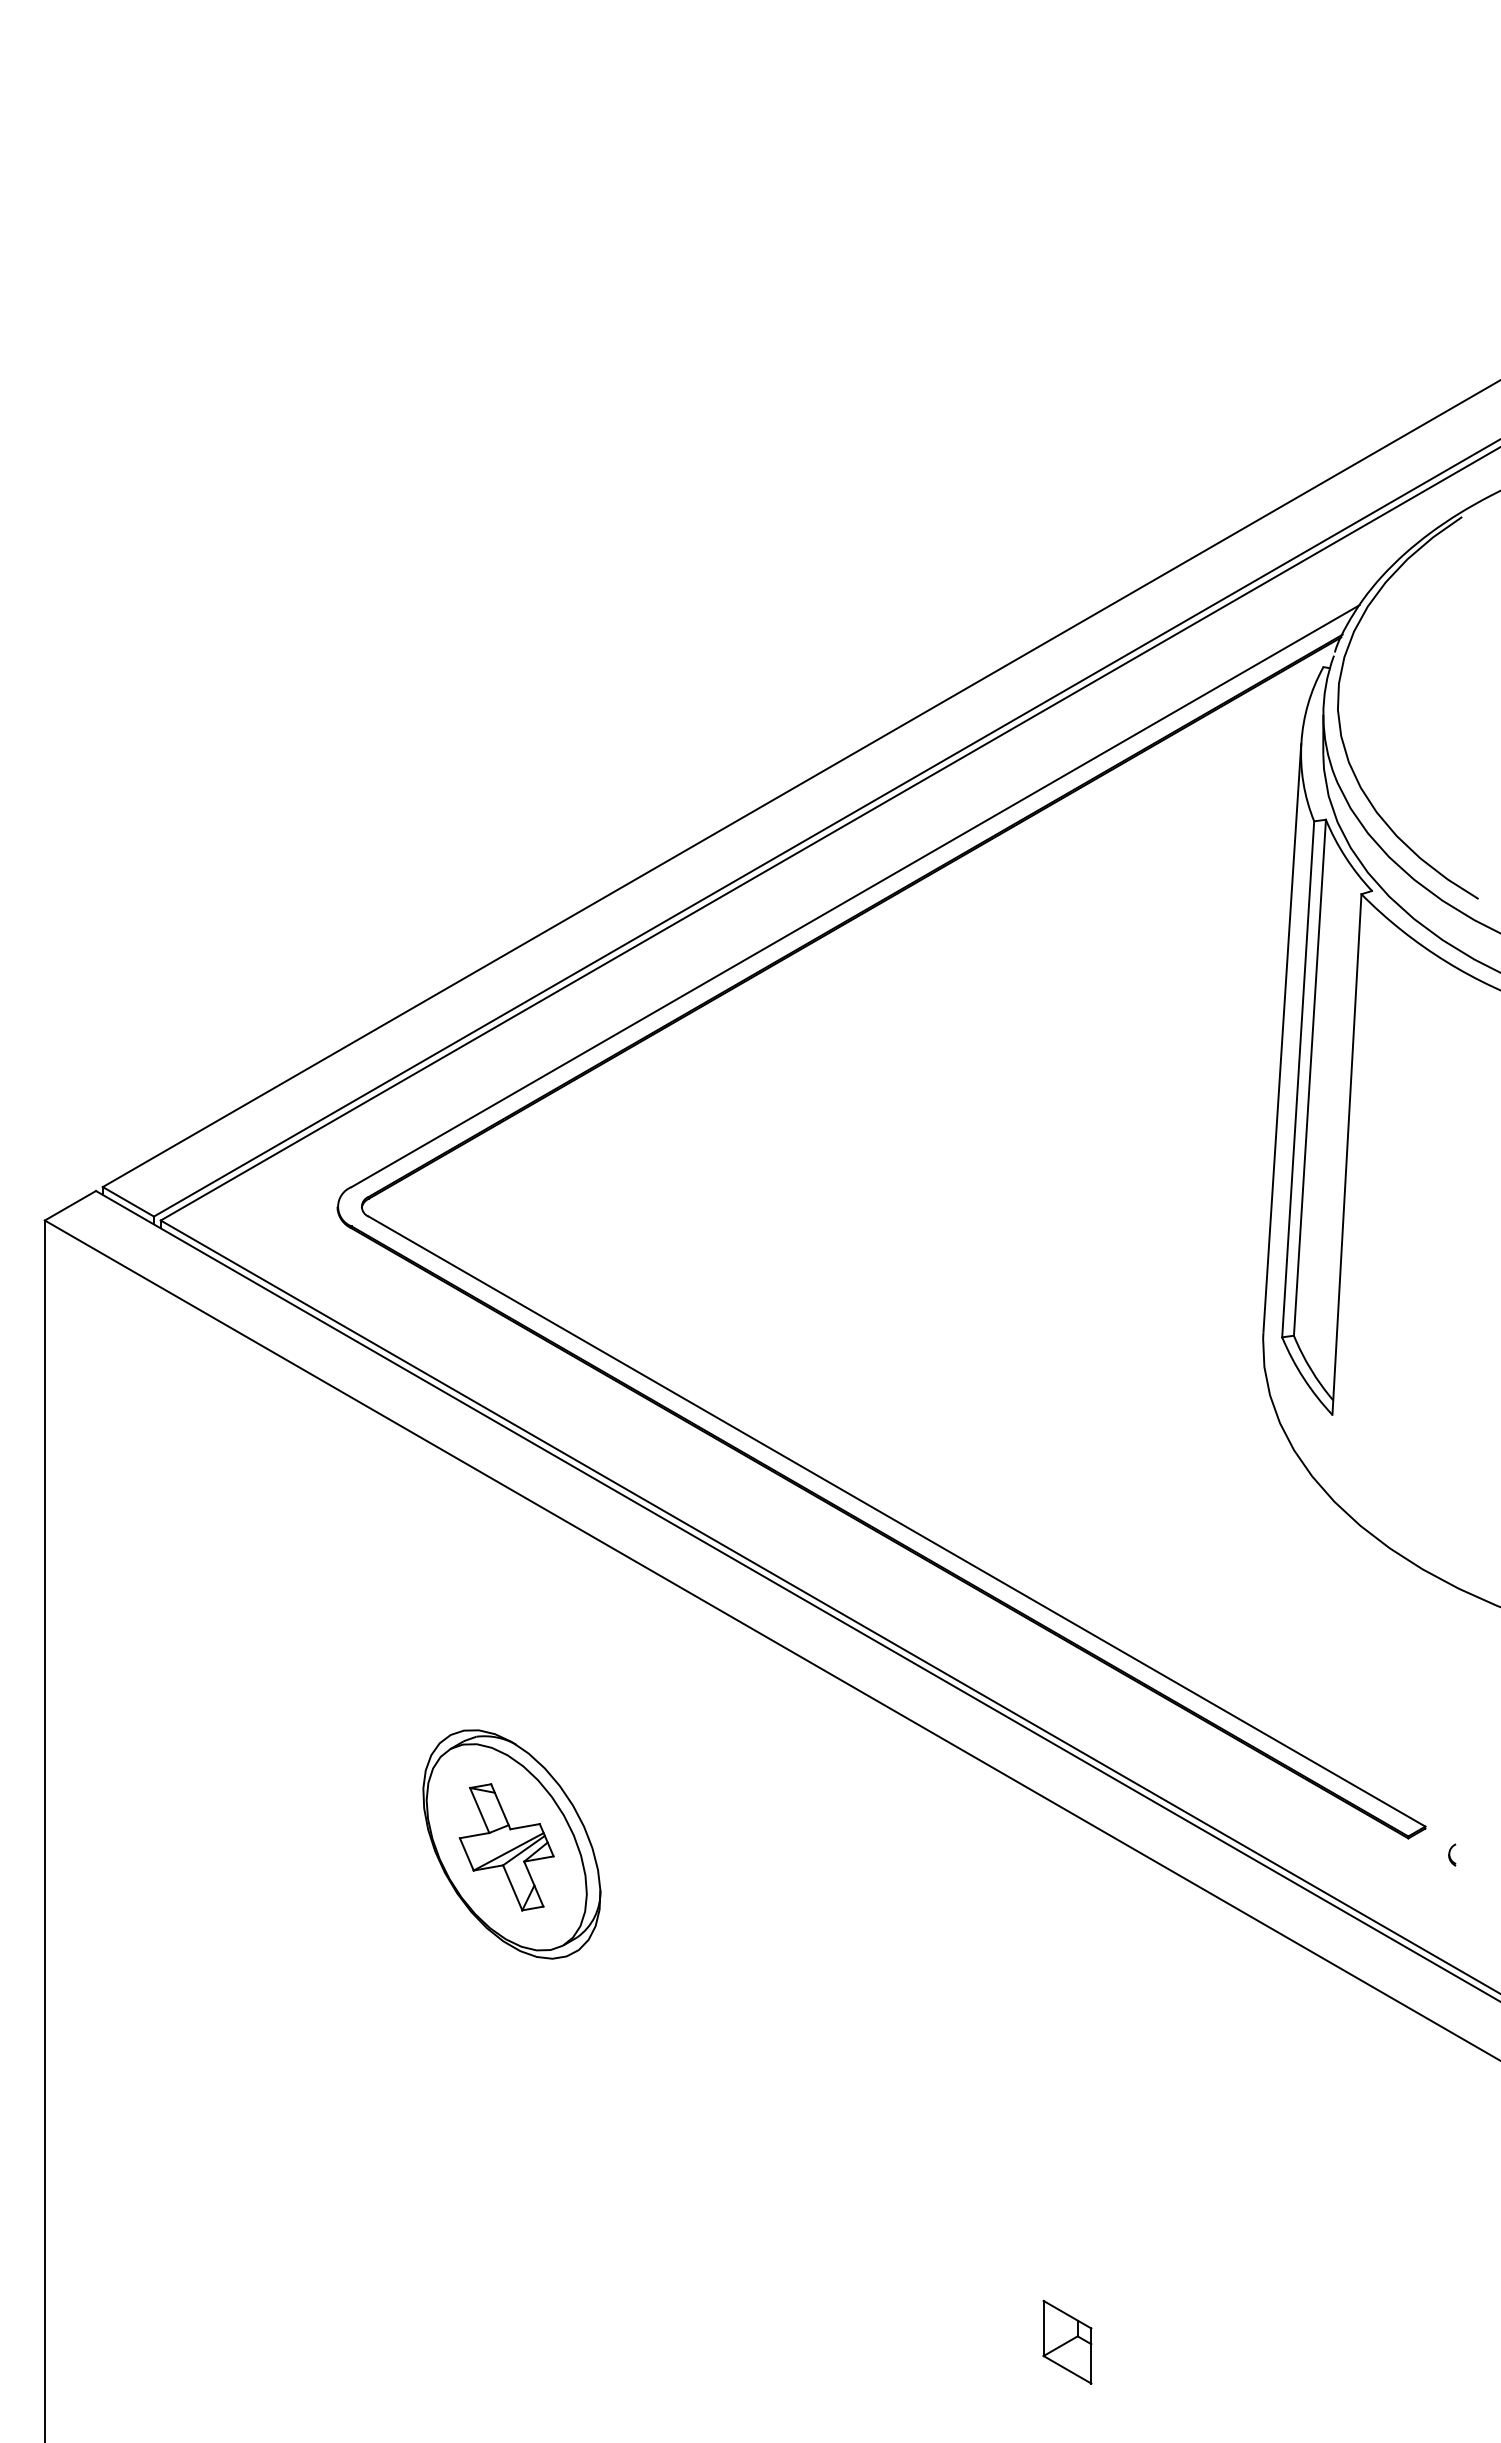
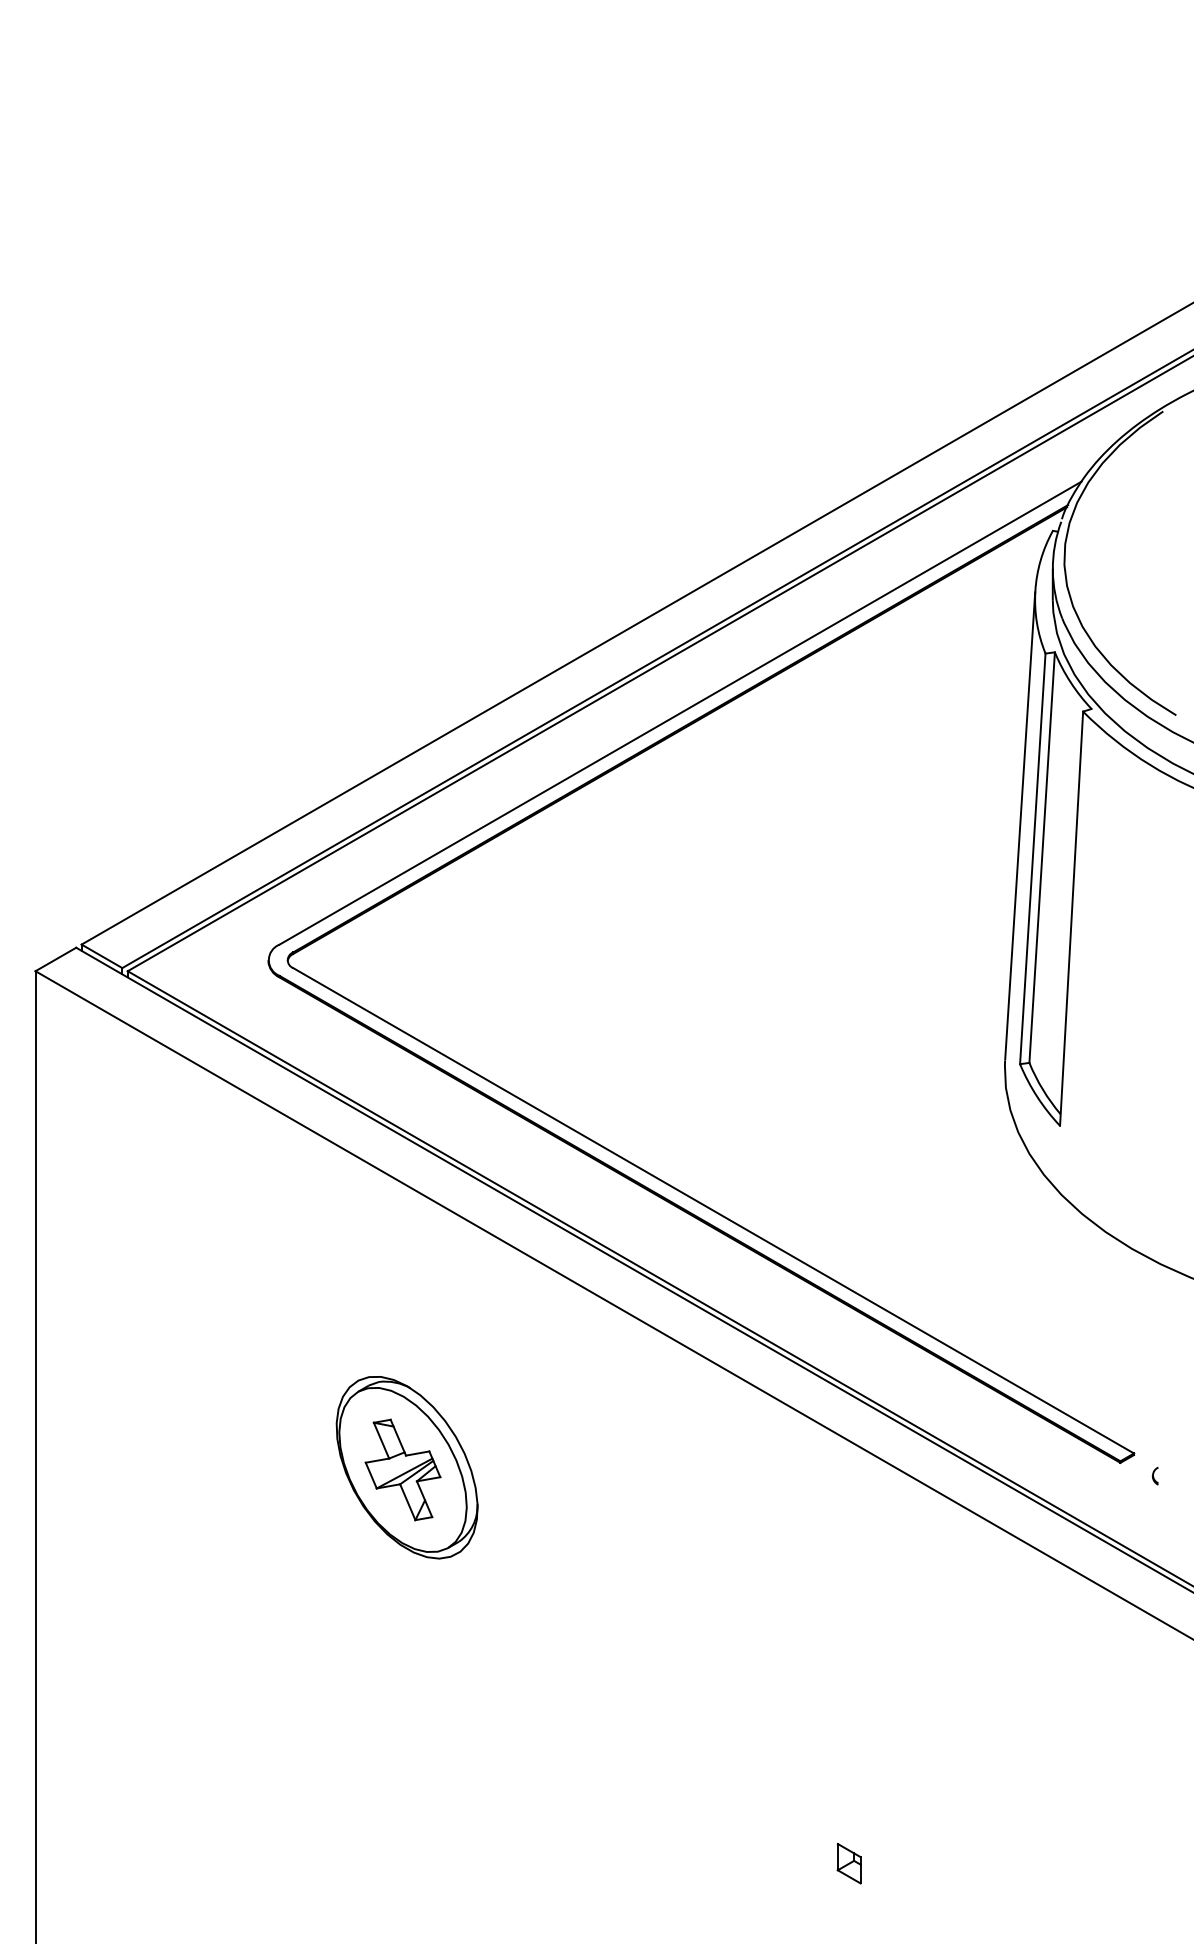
part: (1067, 2341) -> (849, 1863), size x0.6

